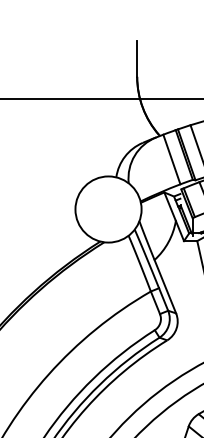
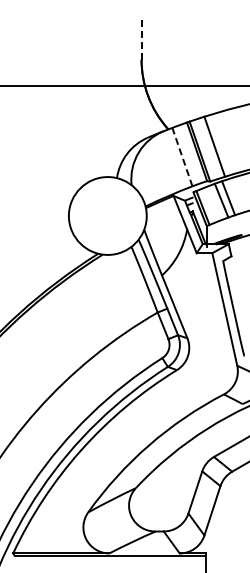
line: (137, 57) -> (141, 37), solid -> dashed
line: (171, 159) -> (182, 157), solid -> dashed

